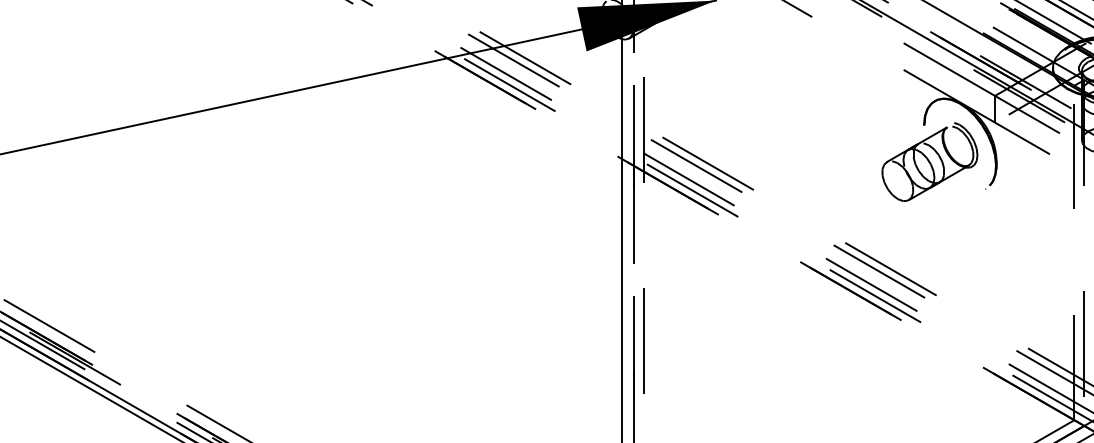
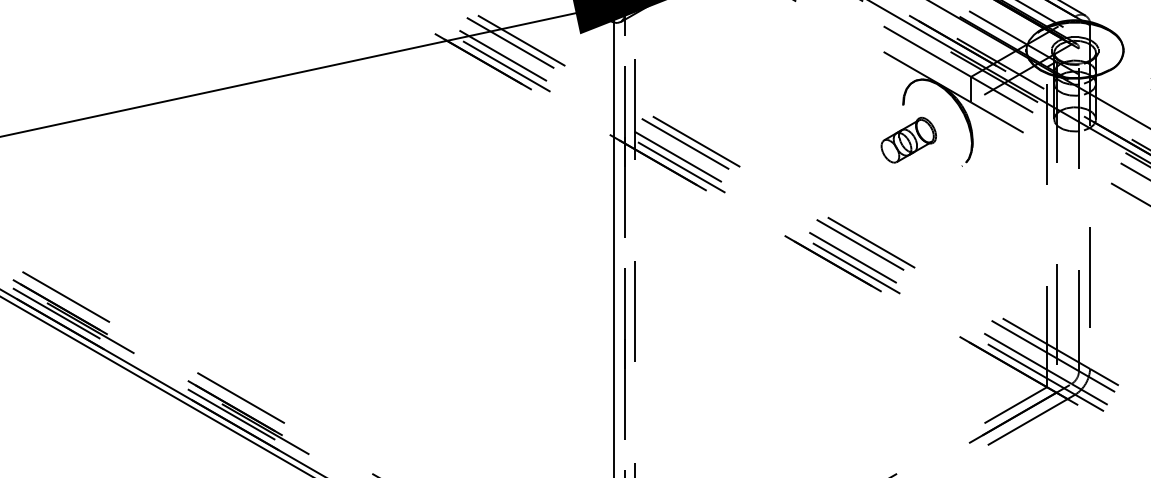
part: (929, 162) -> (908, 140), size x0.6

